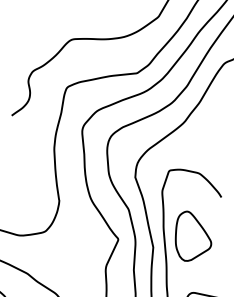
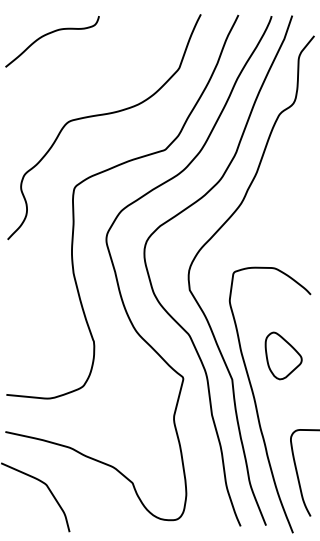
part: (193, 237) -> (283, 355), size x0.7

